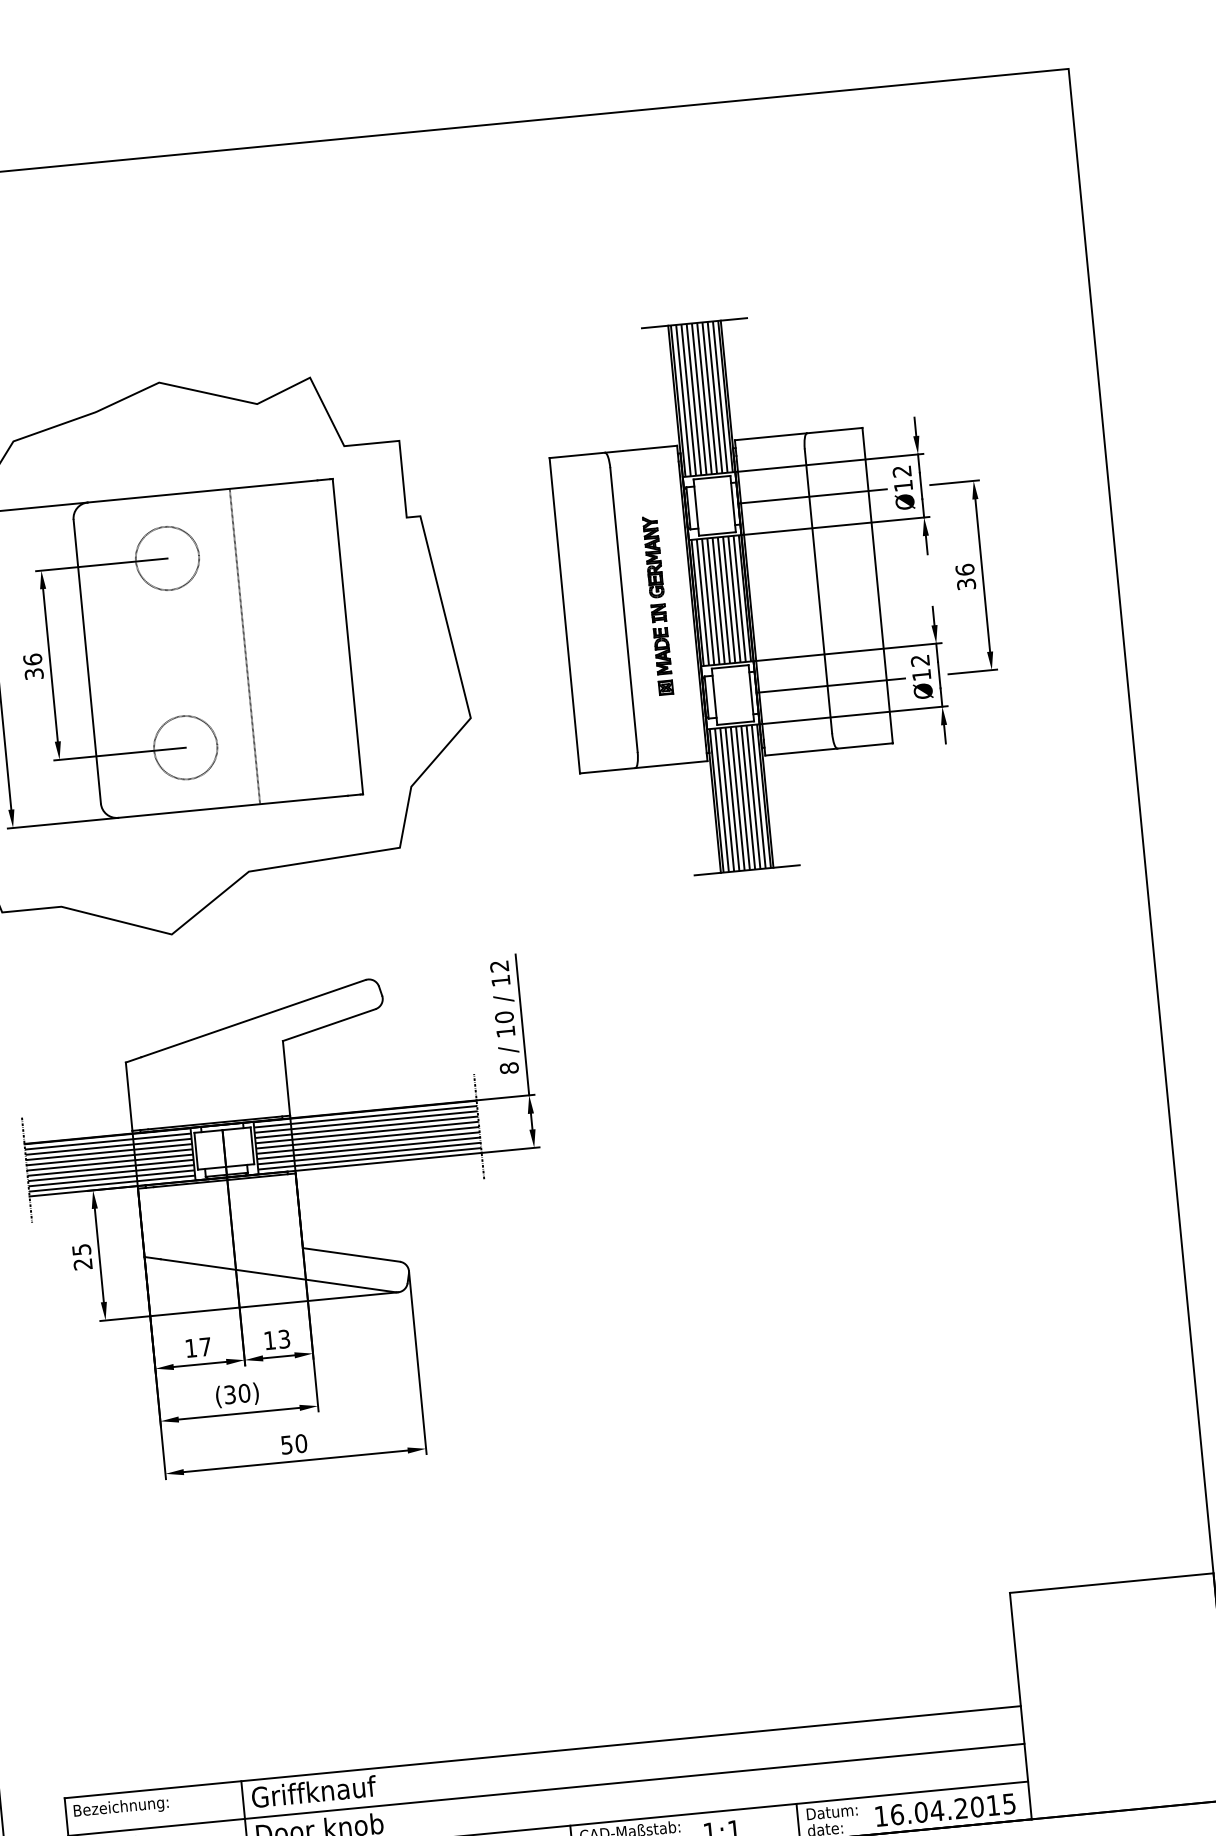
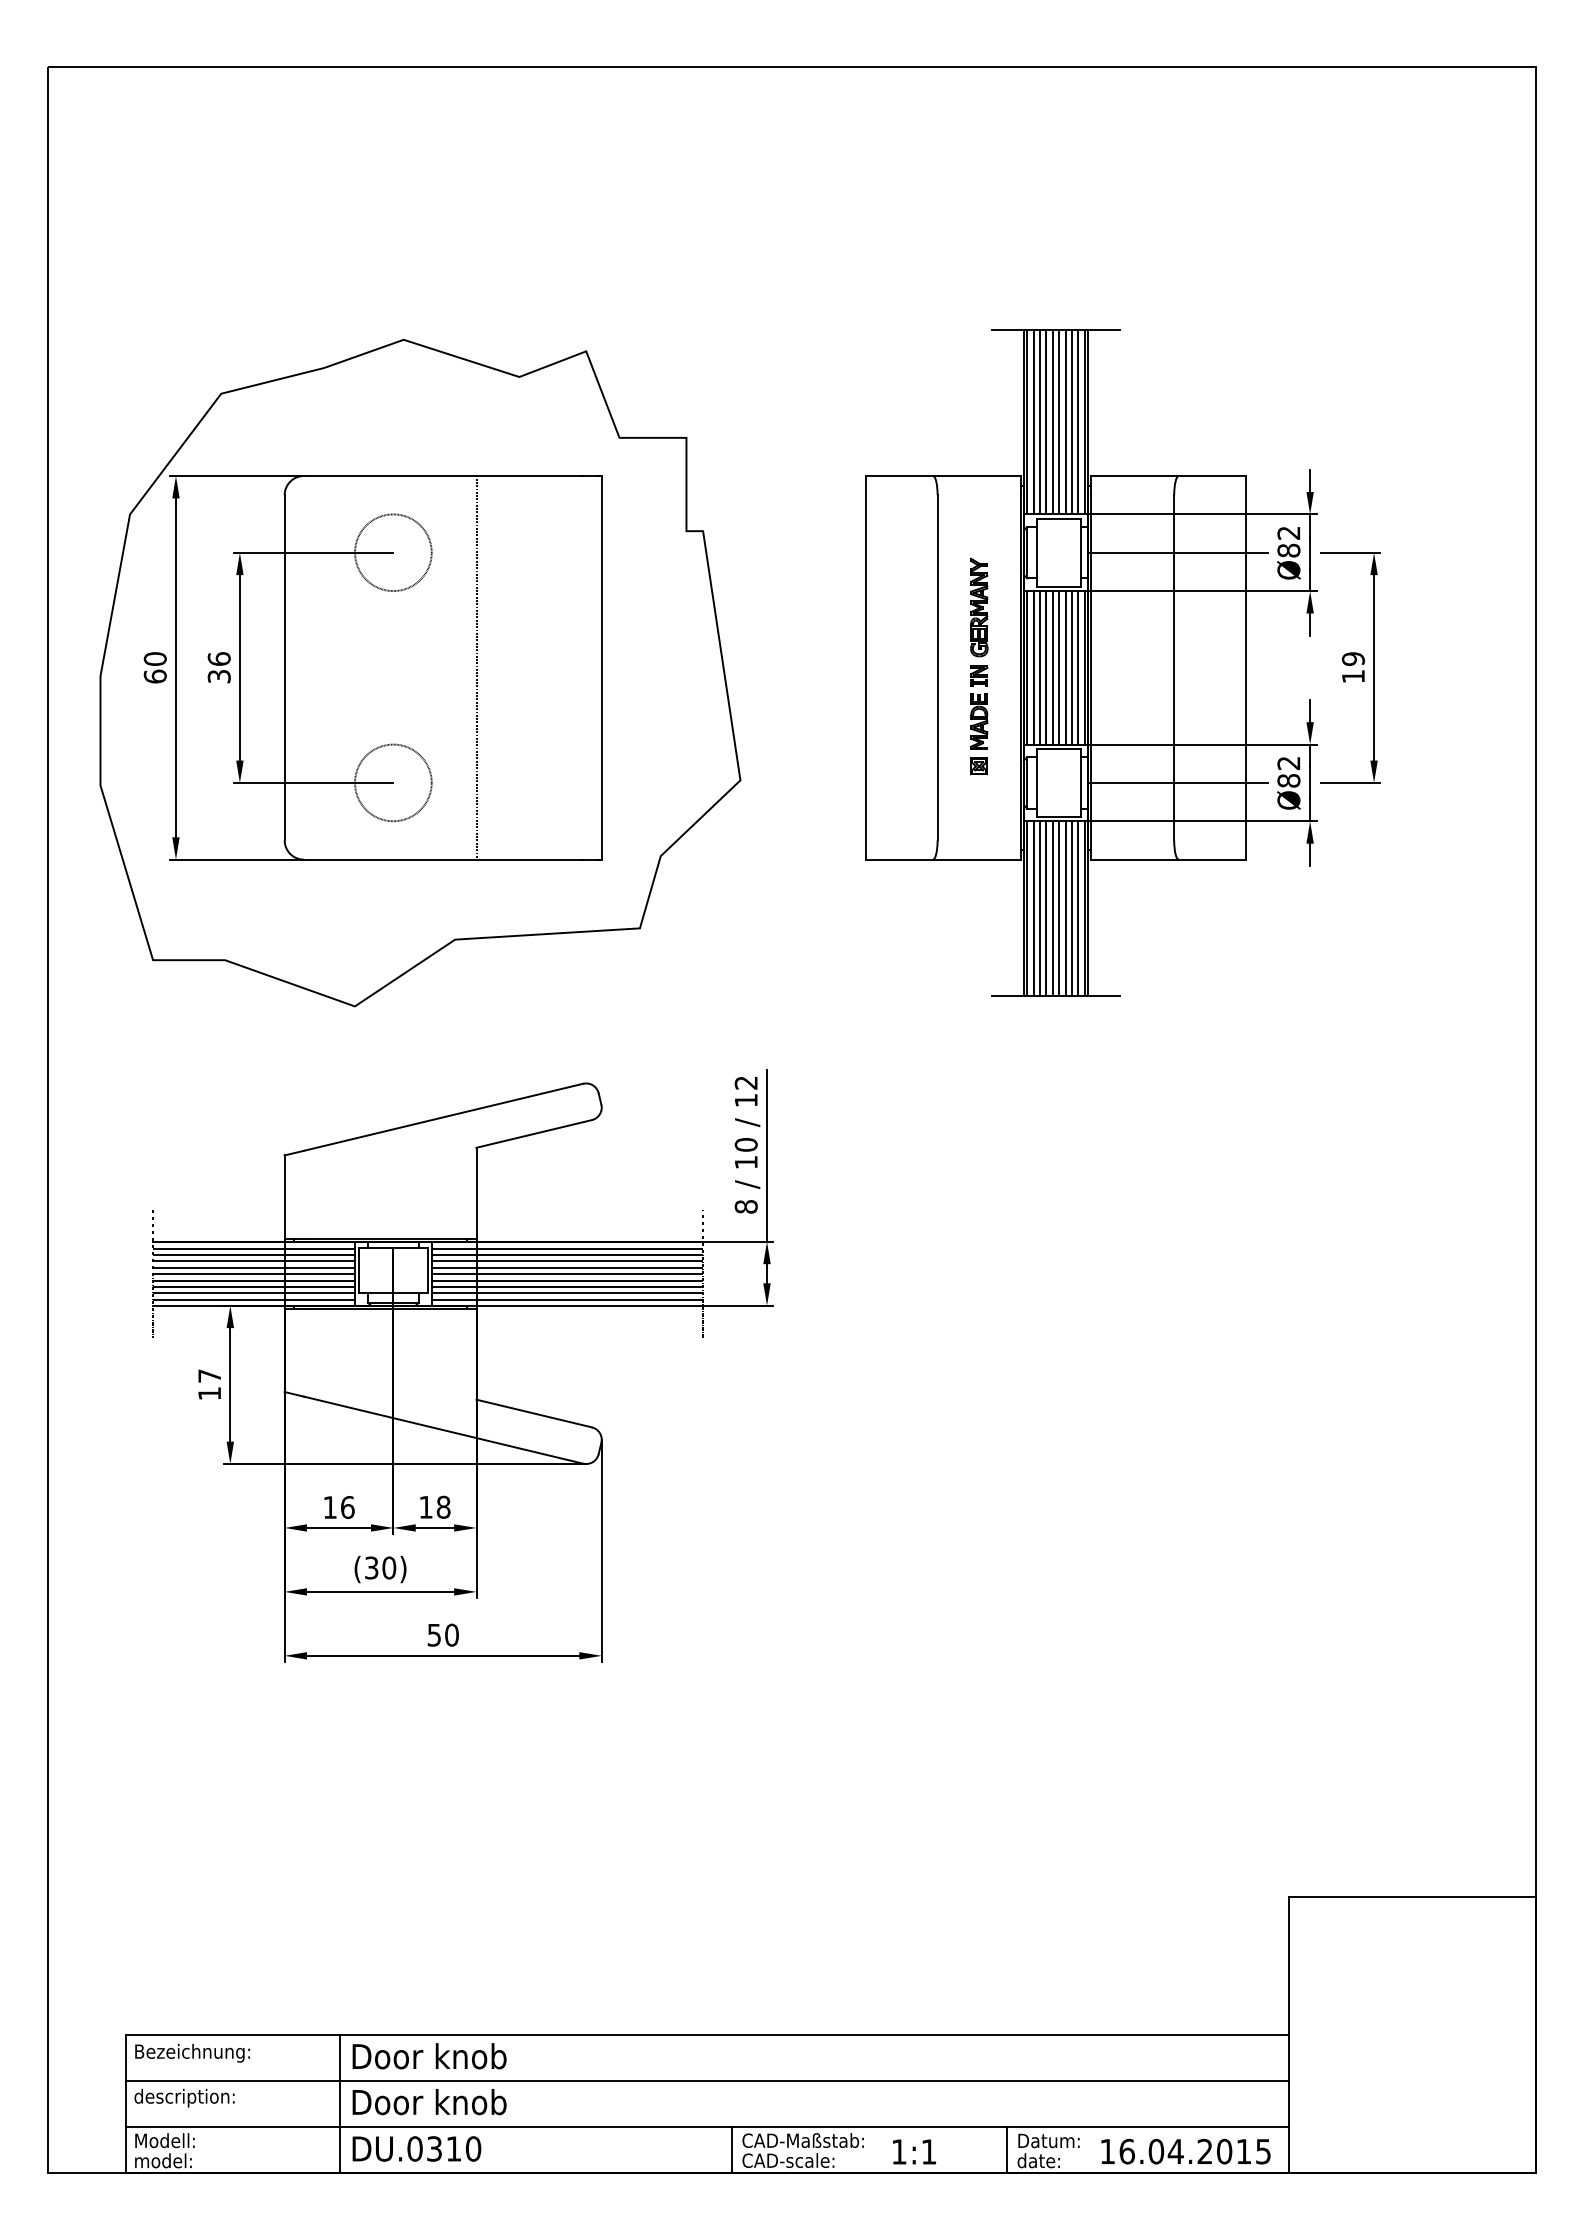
text: (903, 485) -> (1288, 550), Ø12 -> Ø82
text: (964, 576) -> (1352, 667), 36 -> 19
text: (921, 674) -> (1288, 780), Ø12 -> Ø82
text: (82, 1256) -> (209, 1384), 25 -> 17
text: (284, 1338) -> (443, 1506), 13 -> 18
text: (205, 1346) -> (347, 1507), 17 -> 16
text: (315, 1791) -> (428, 2056), Griffknauf -> Door knob

